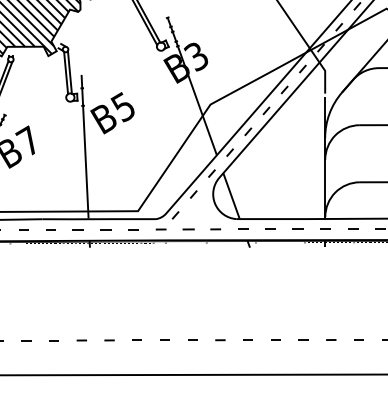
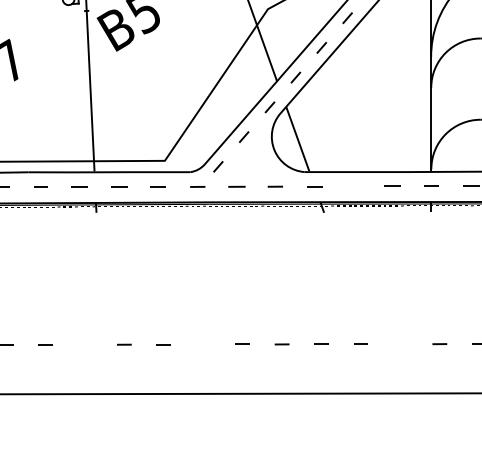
line: (270, 228) -> (353, 185), removed
line: (164, 339) -> (202, 343), removed
line: (303, 339) -> (400, 343), removed
line: (81, 340) -> (84, 344), removed

